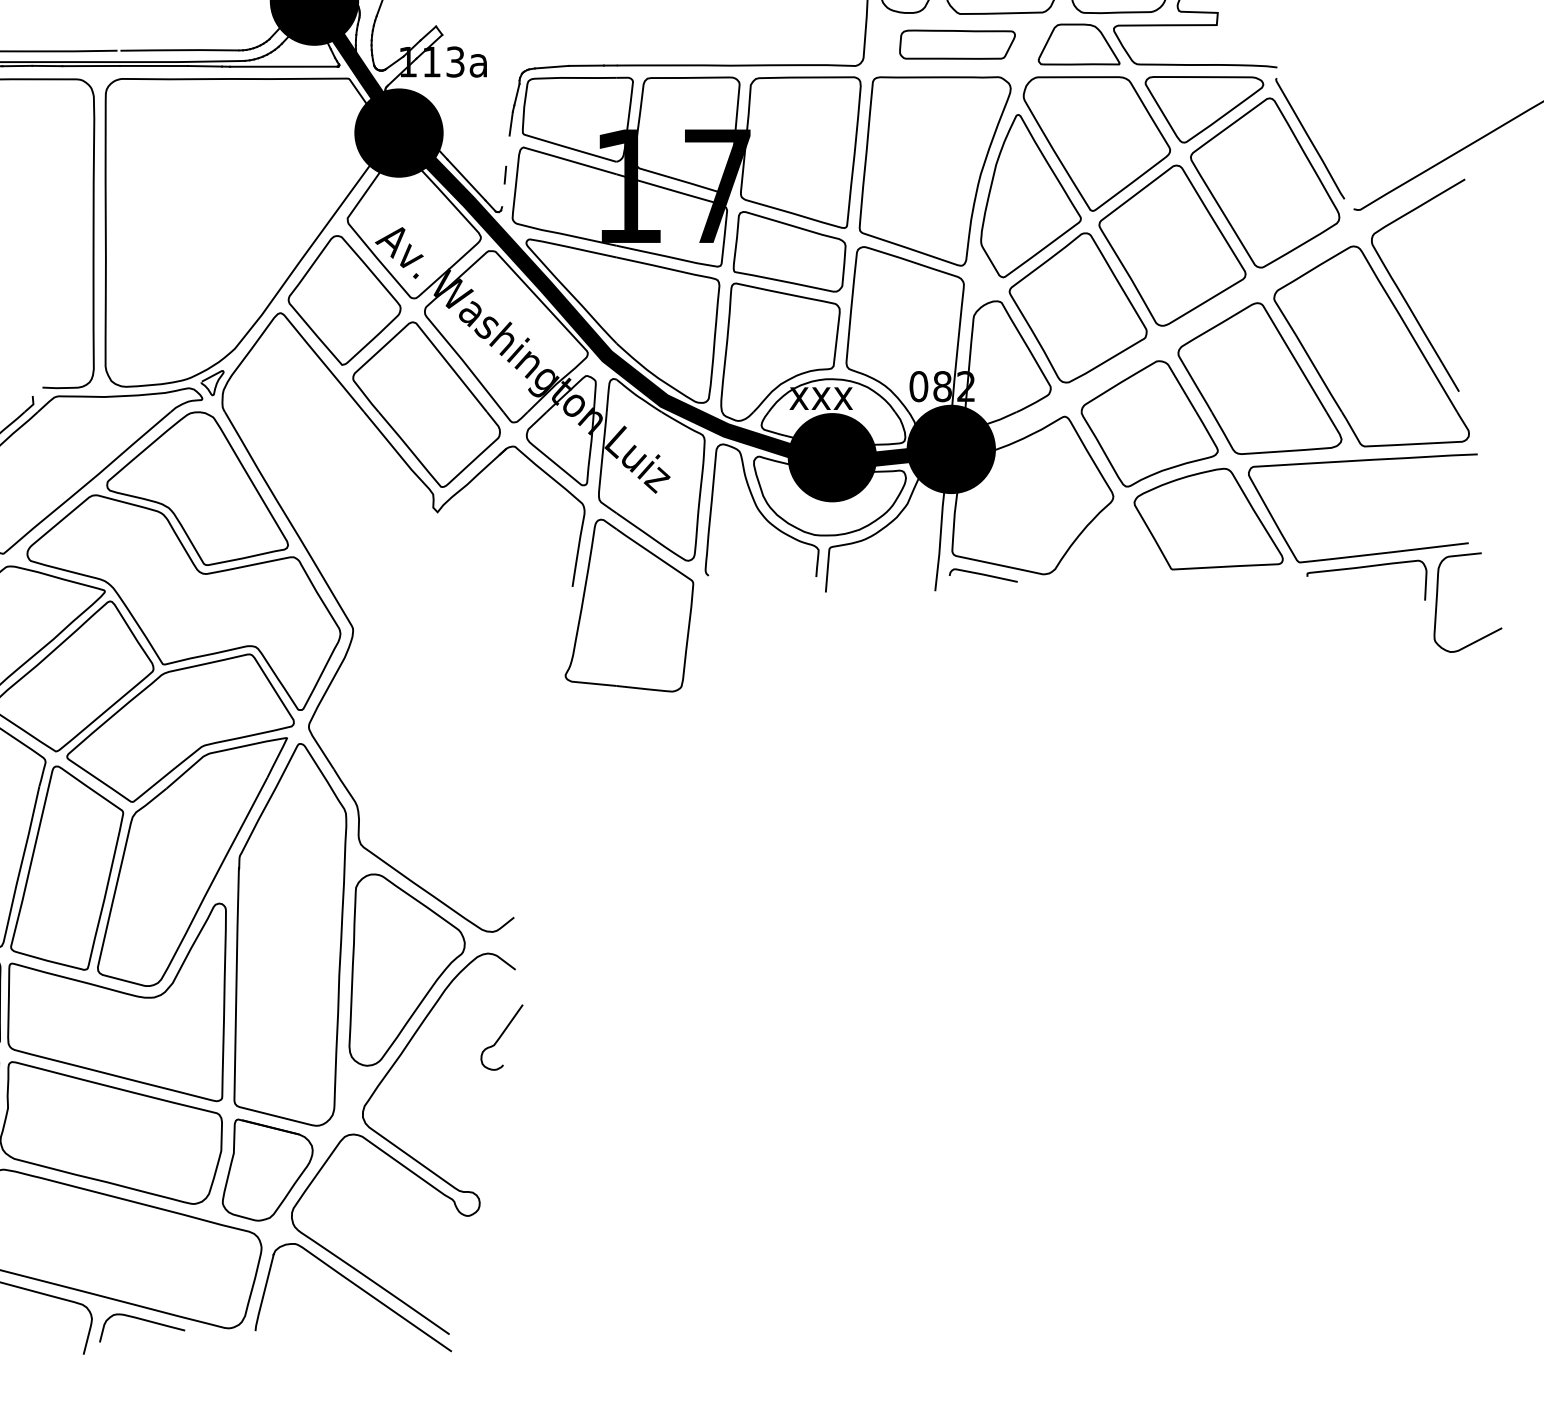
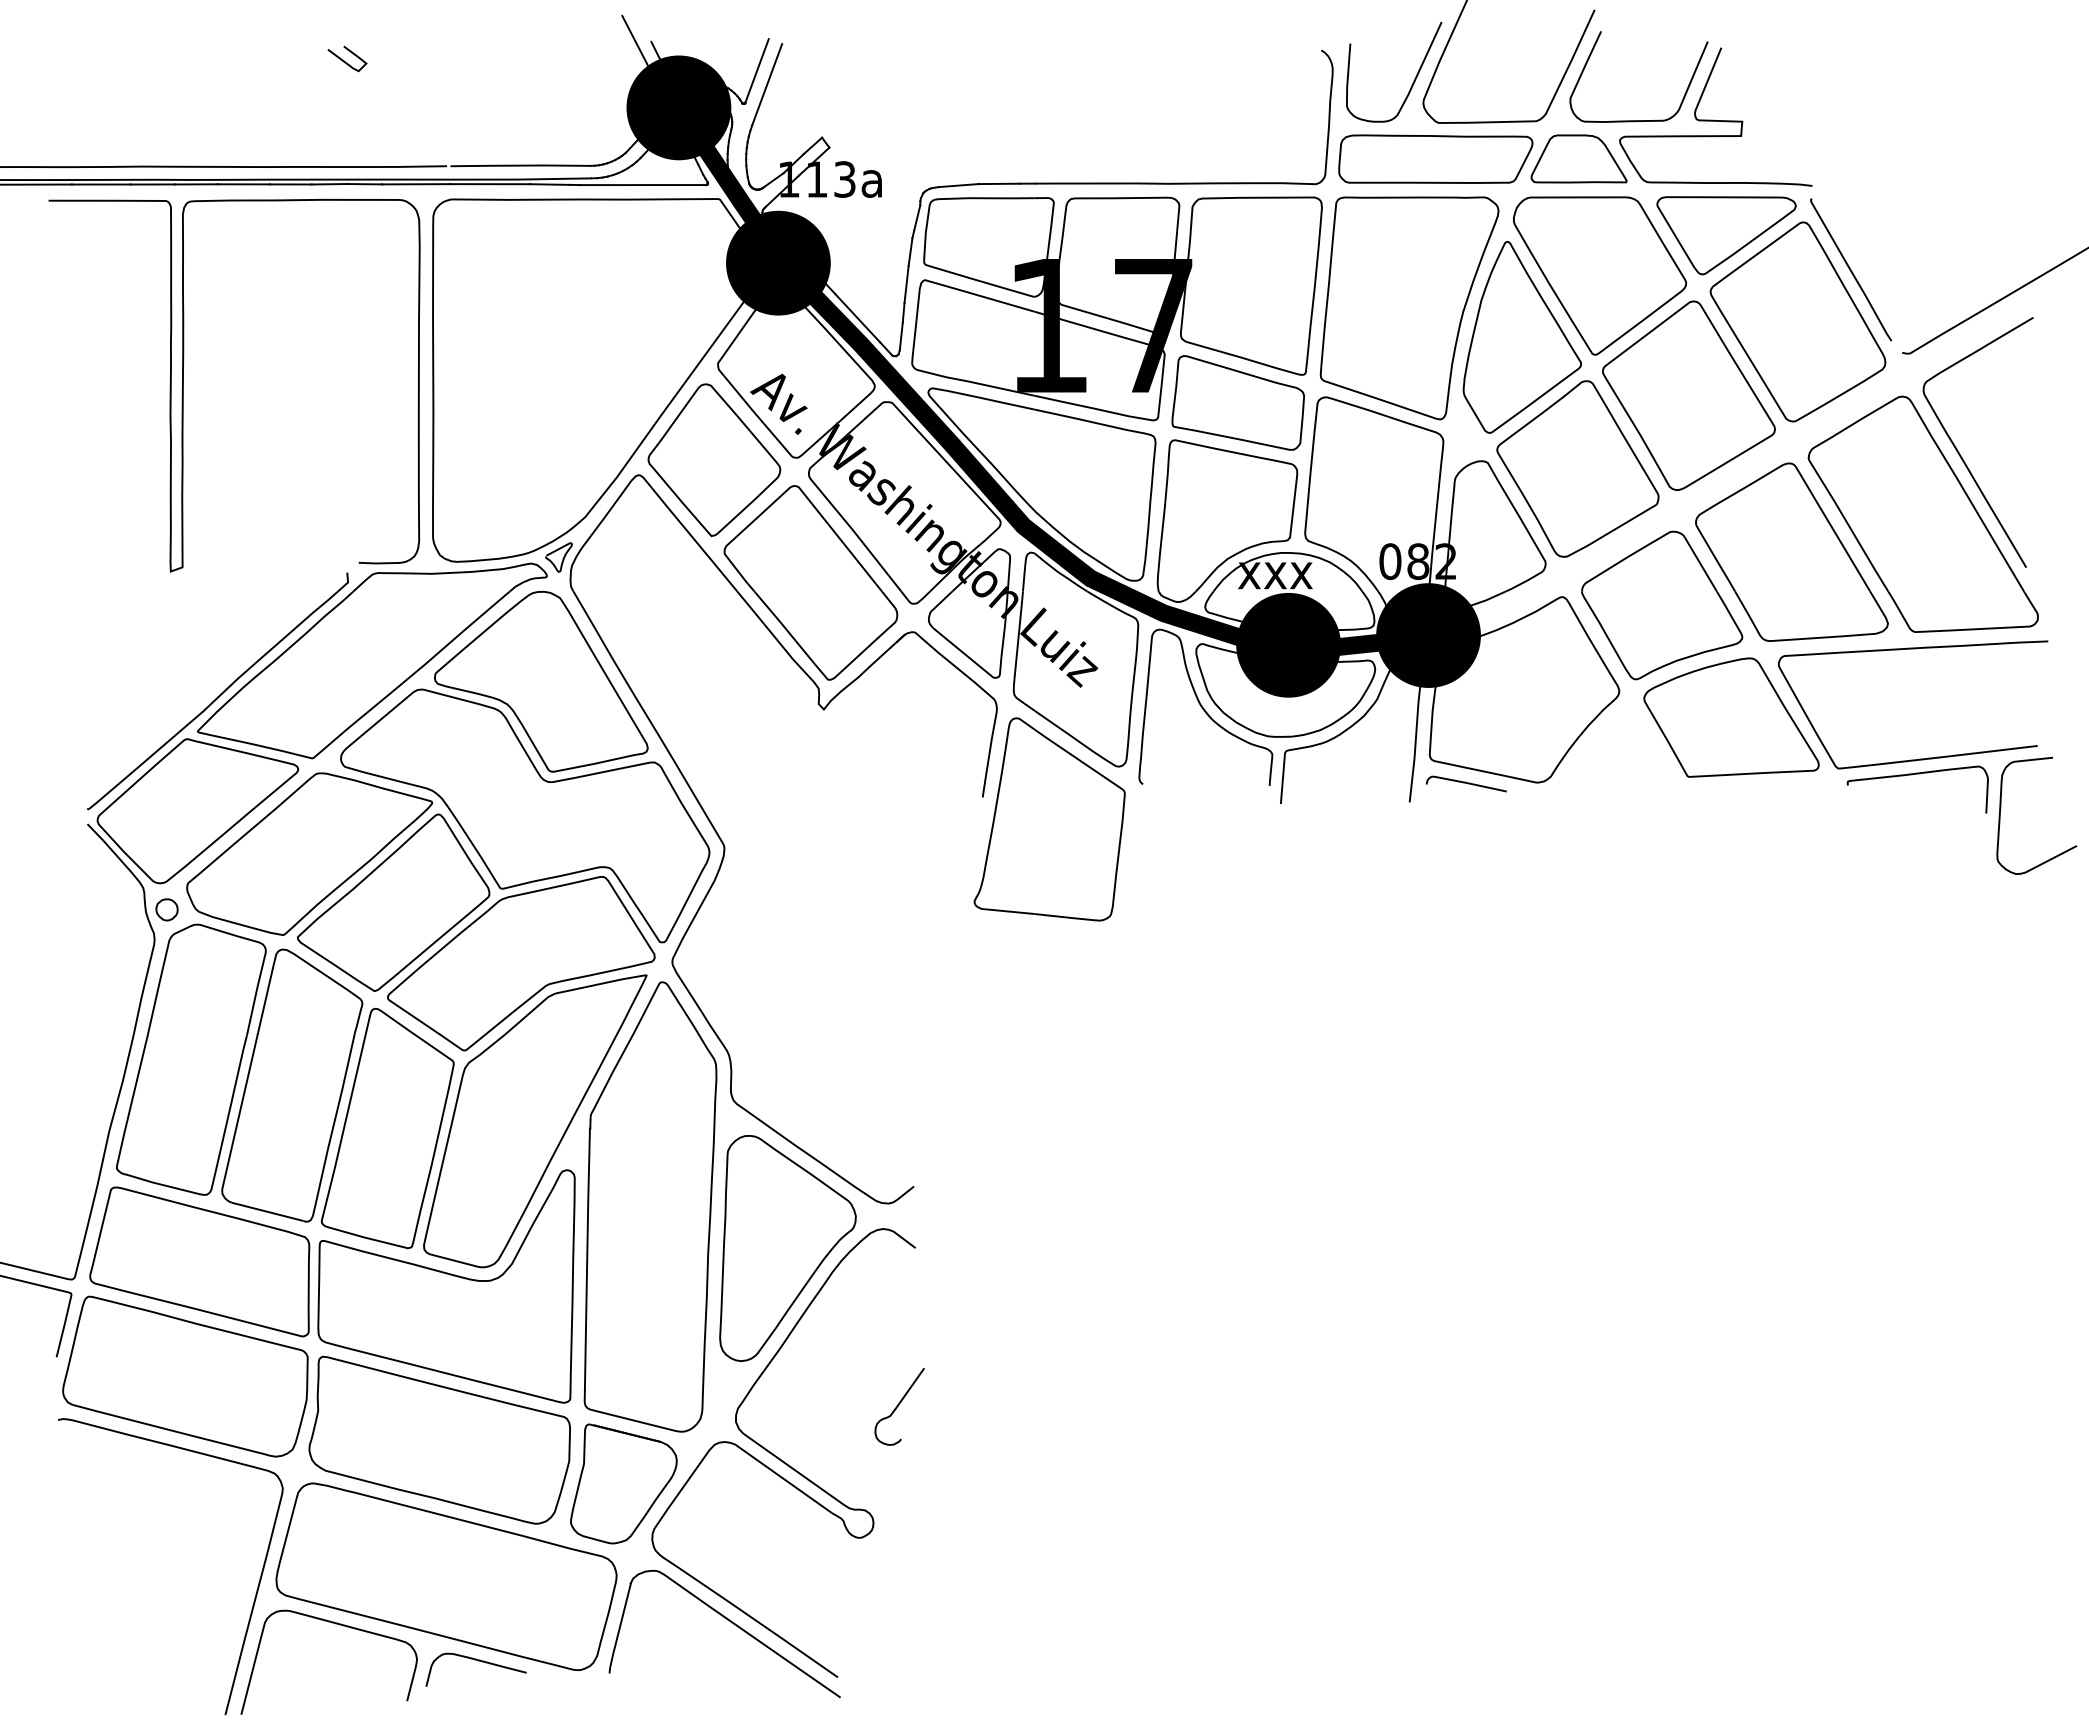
part: (957, 44) -> (1435, 158), size x1.43
line: (507, 151) -> (906, 284), added
line: (502, 195) -> (900, 336), added
curve: (501, 1036) -> (899, 1405), moved

